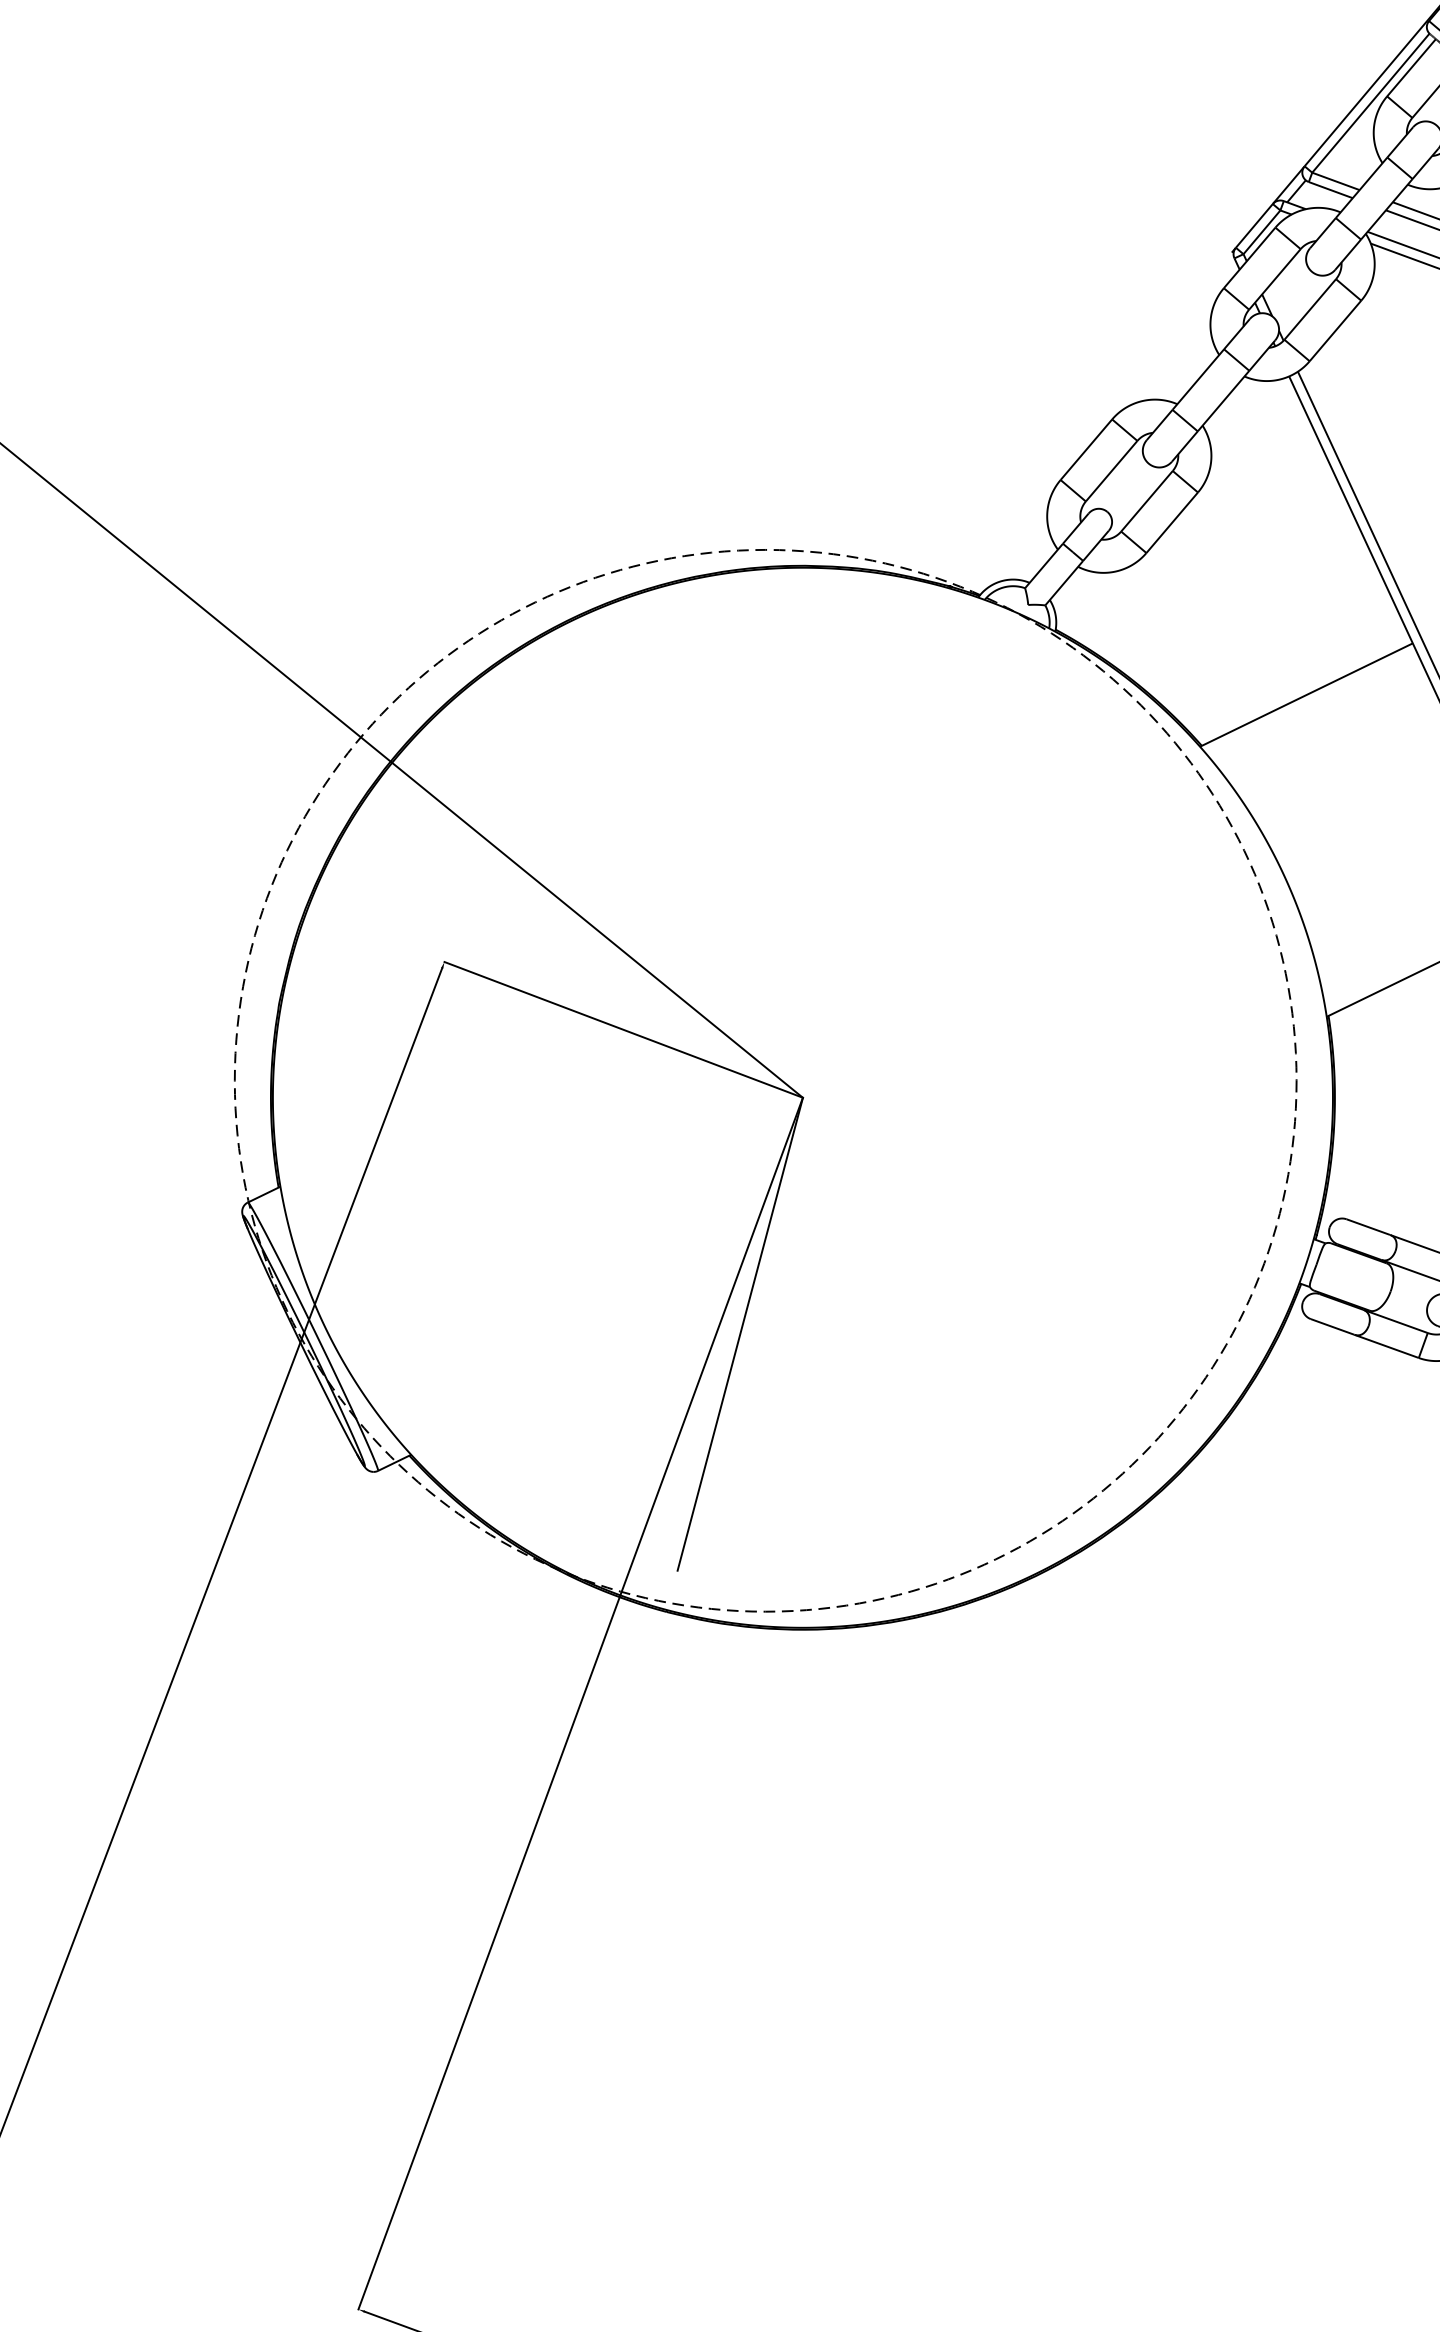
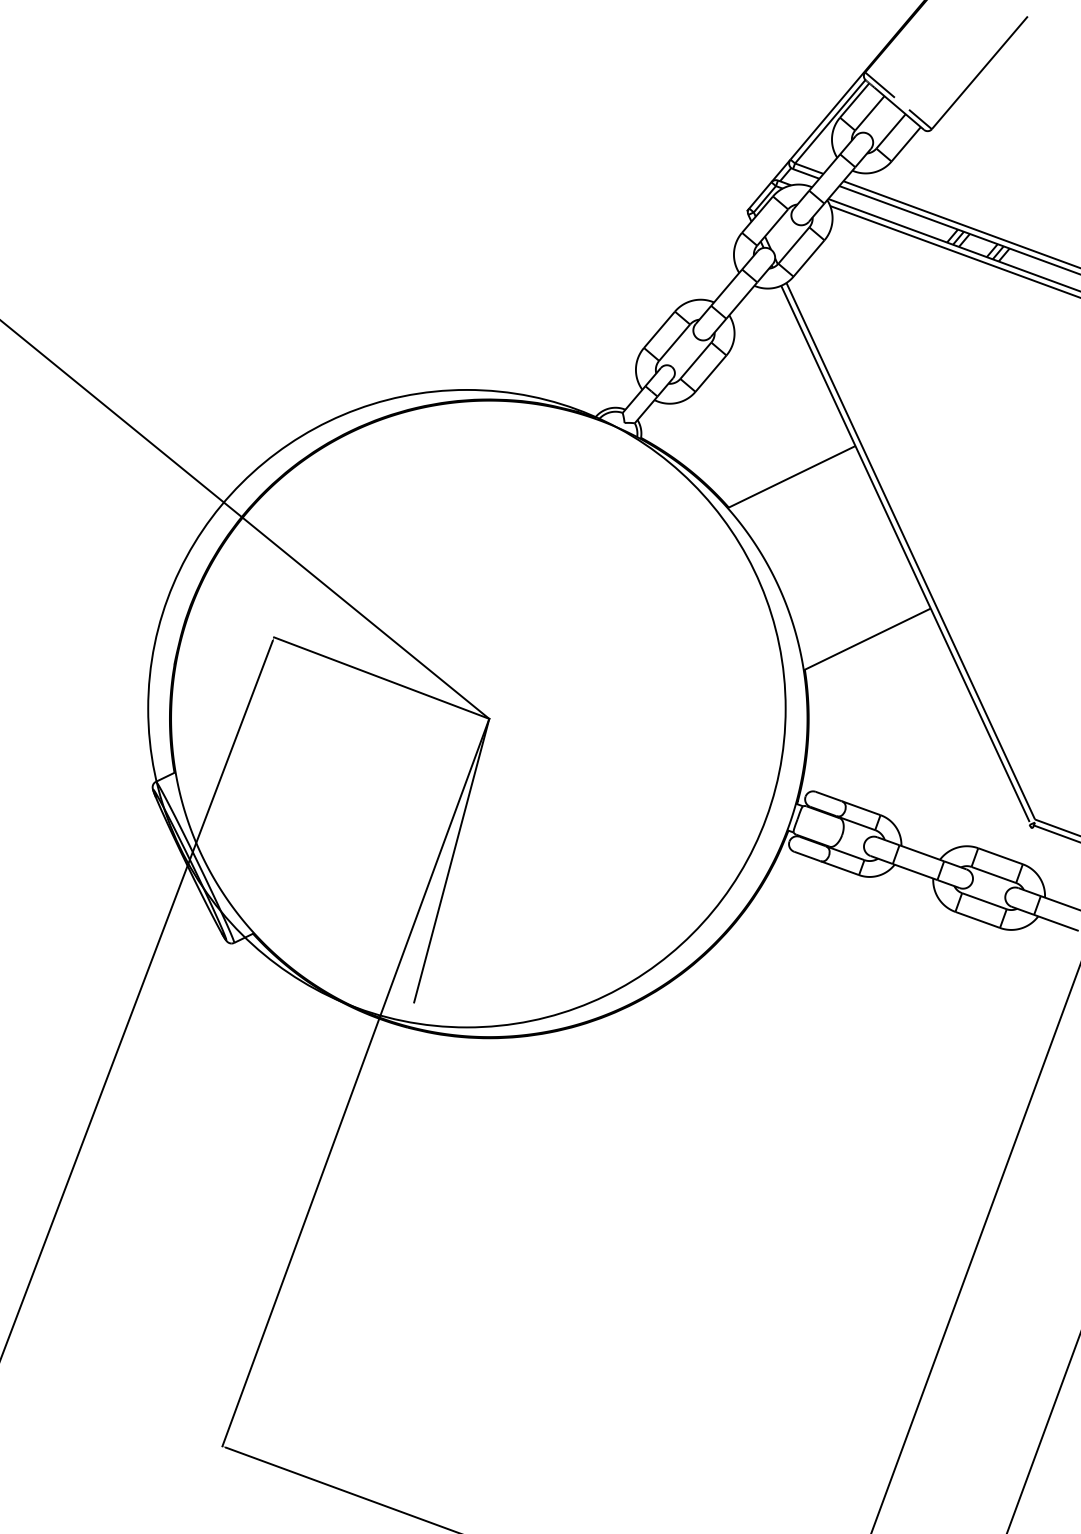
circle: (764, 1080) -> (466, 708), dashed -> solid

